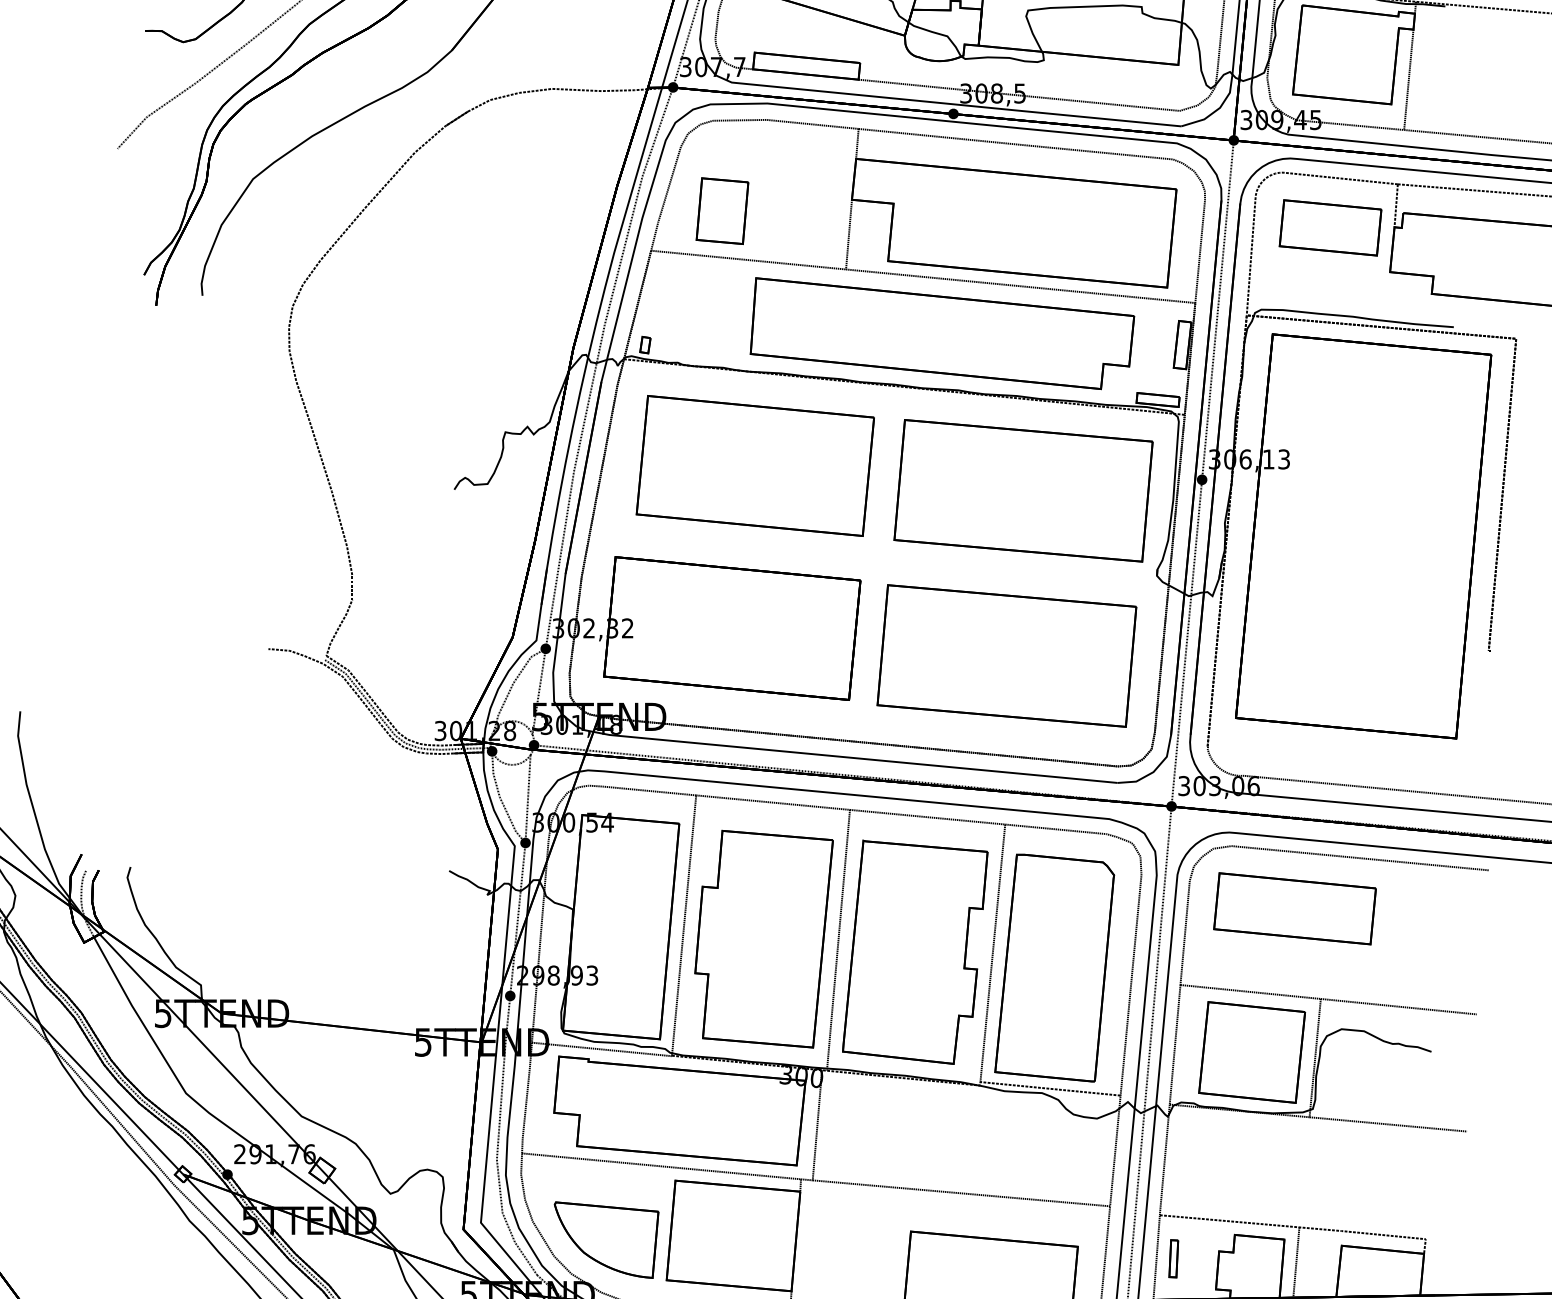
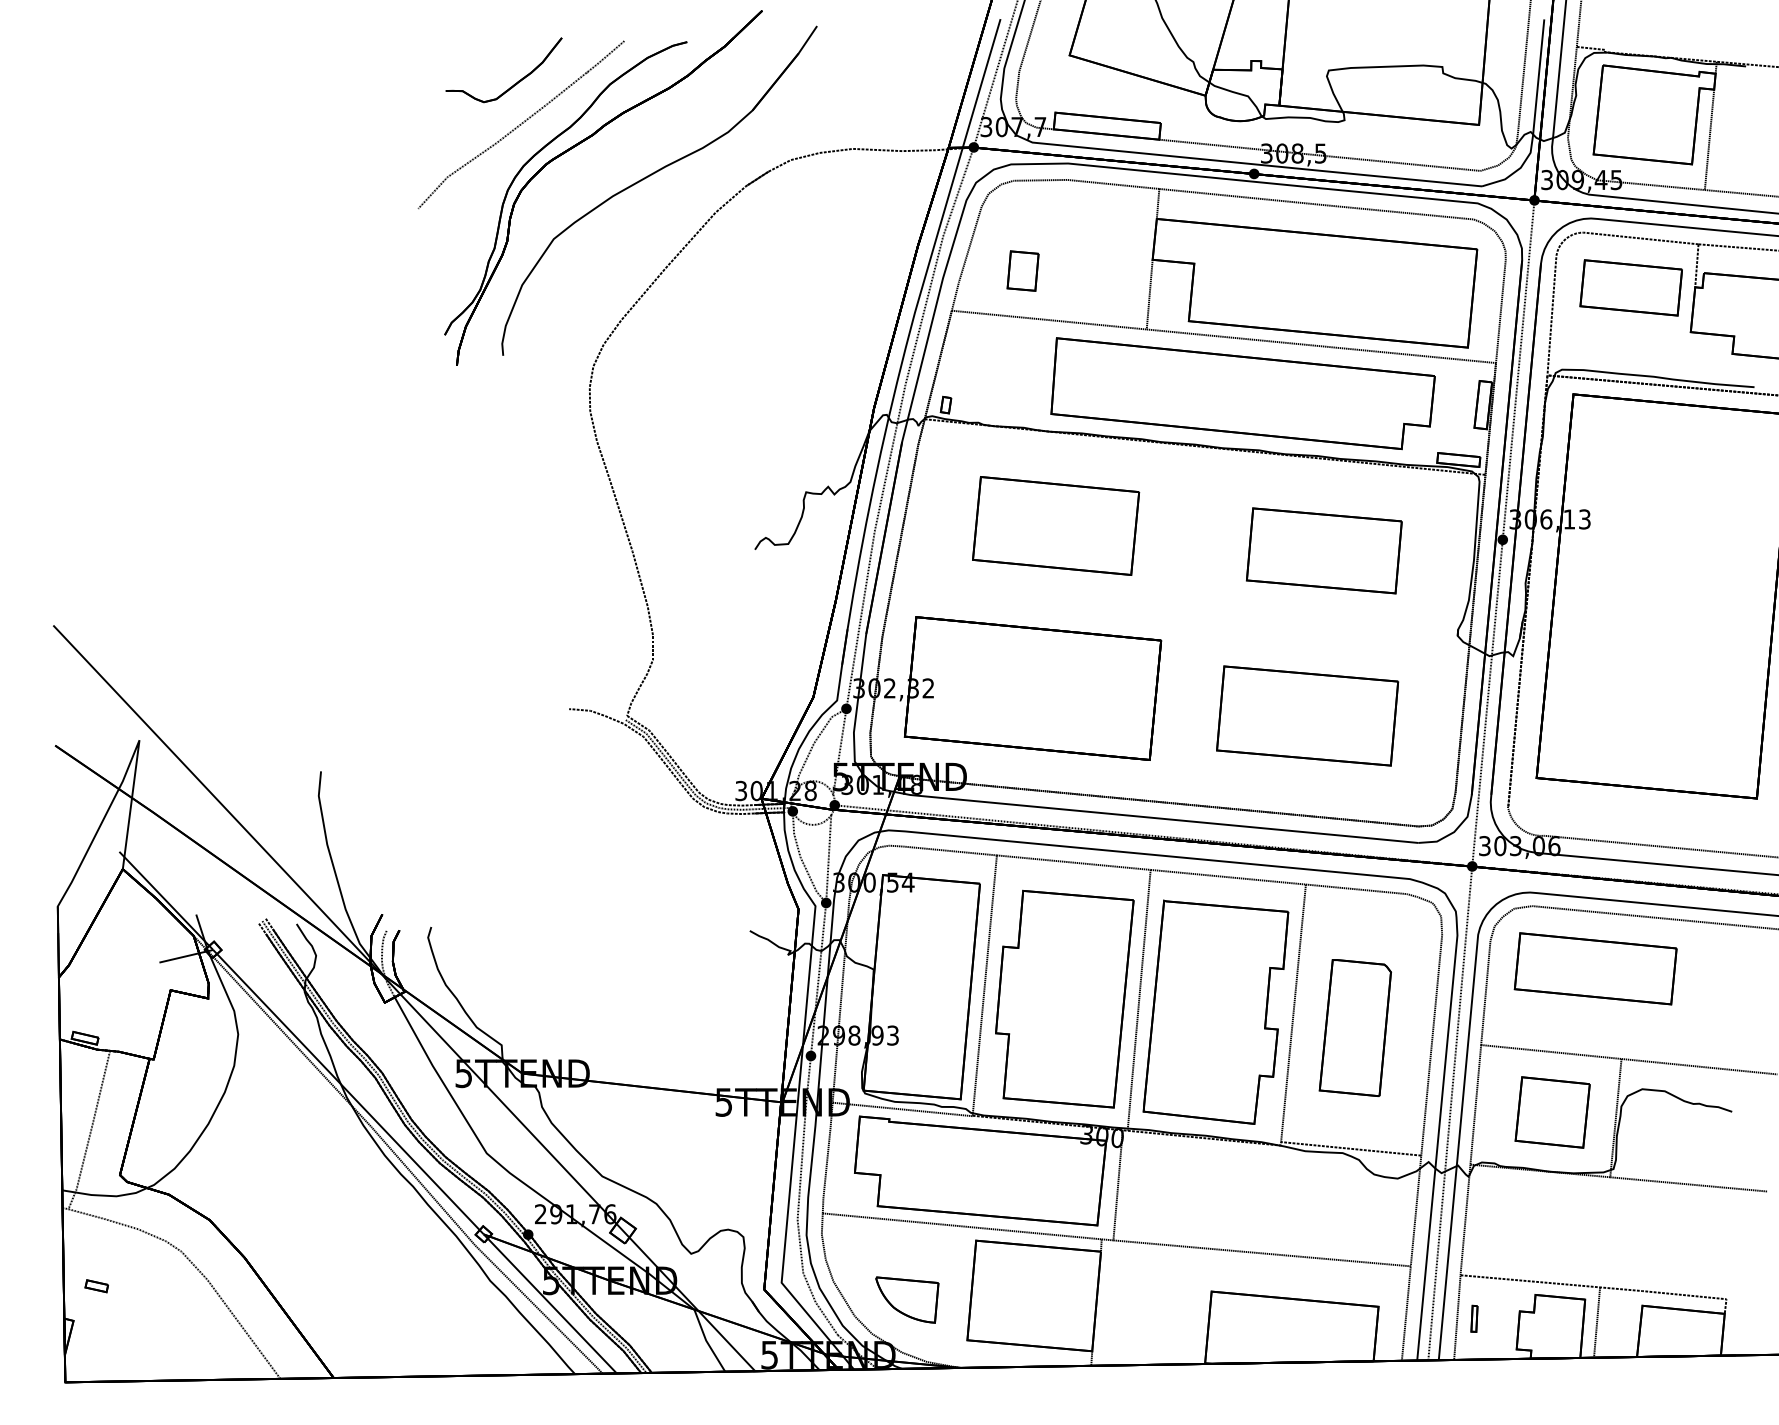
part: (721, 210) -> (1022, 270), size x0.6
part: (754, 465) -> (1055, 525), size x0.7
part: (1023, 490) -> (1324, 550), size x0.6
part: (1006, 655) -> (1307, 715), size x0.7
part: (1054, 967) -> (1355, 1027), size x0.6
part: (1251, 1052) -> (1552, 1112), size x0.7
part: (606, 1239) -> (907, 1299), size x0.6
part: (1173, 1258) -> (1474, 1318), size x0.7

